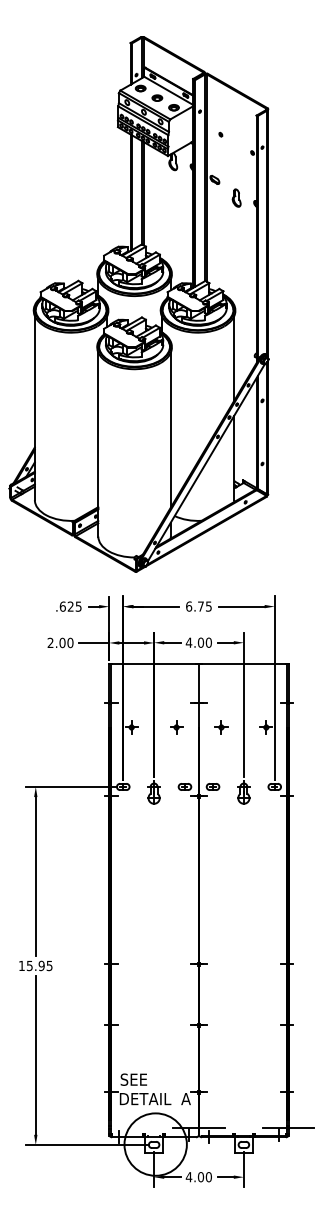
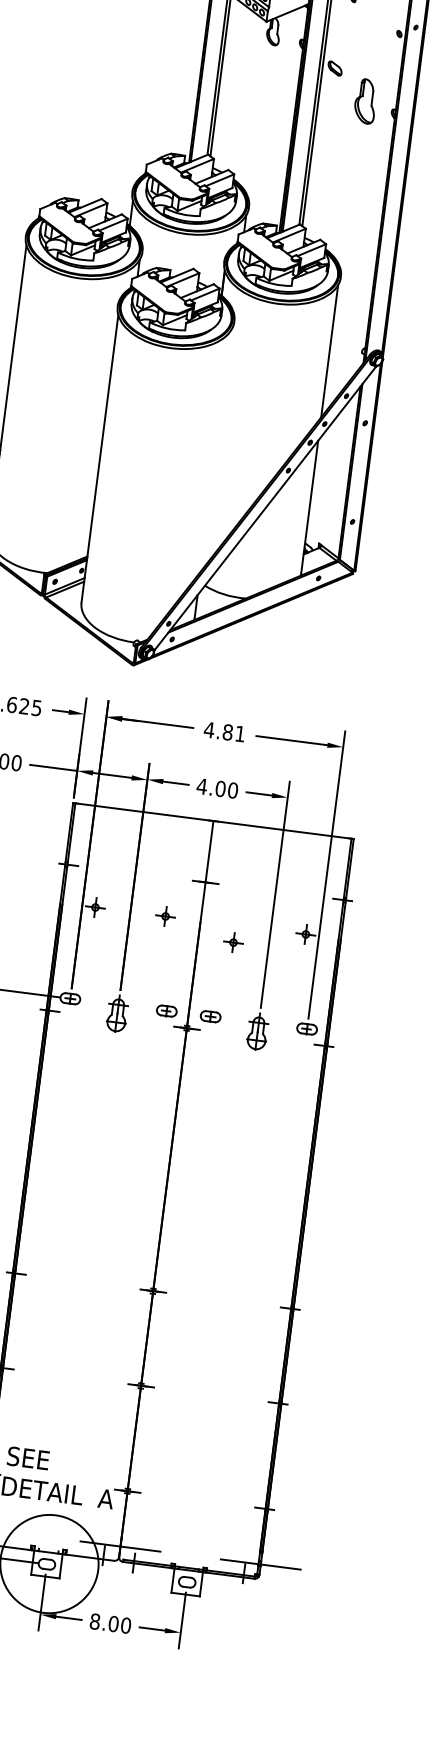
part: (236, 197) -> (365, 100), size x1.6
line: (170, 429) -> (215, 449), removed
text: (198, 606) -> (224, 731), 6.75 -> 4.81
part: (221, 727) -> (233, 942), moved
text: (188, 1177) -> (94, 1622), 4.00 -> 8.00

